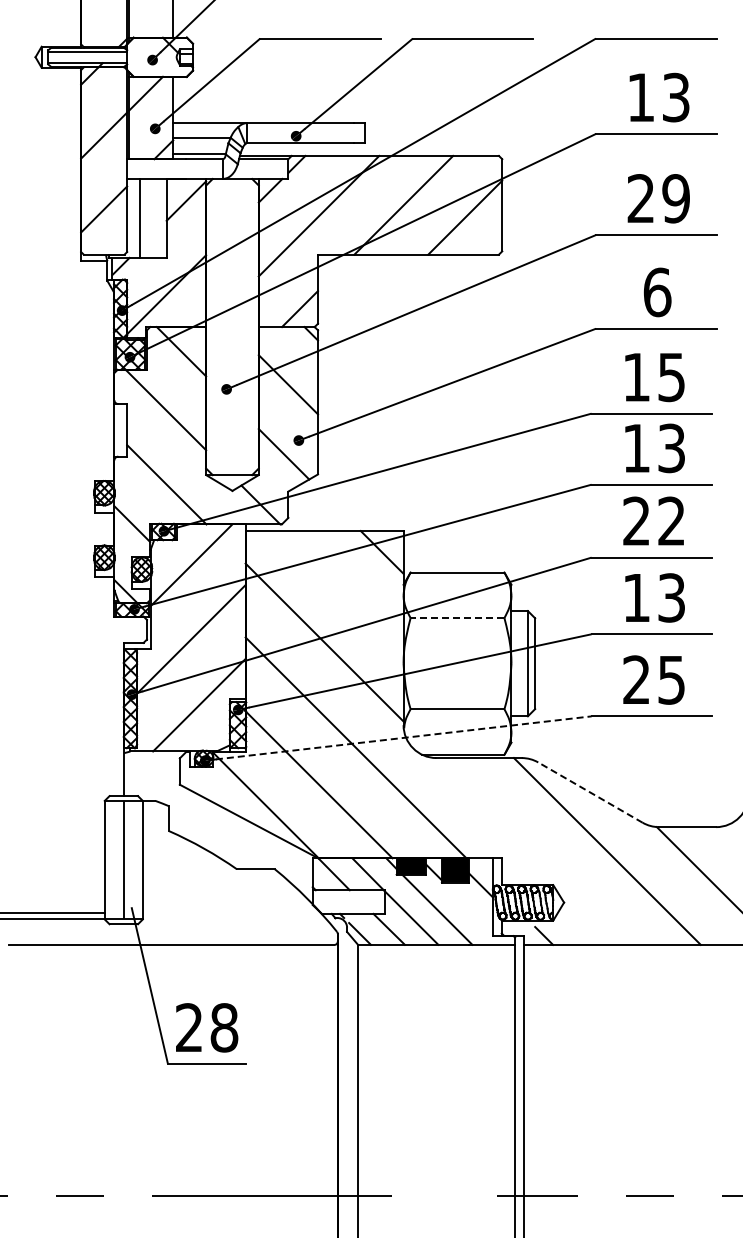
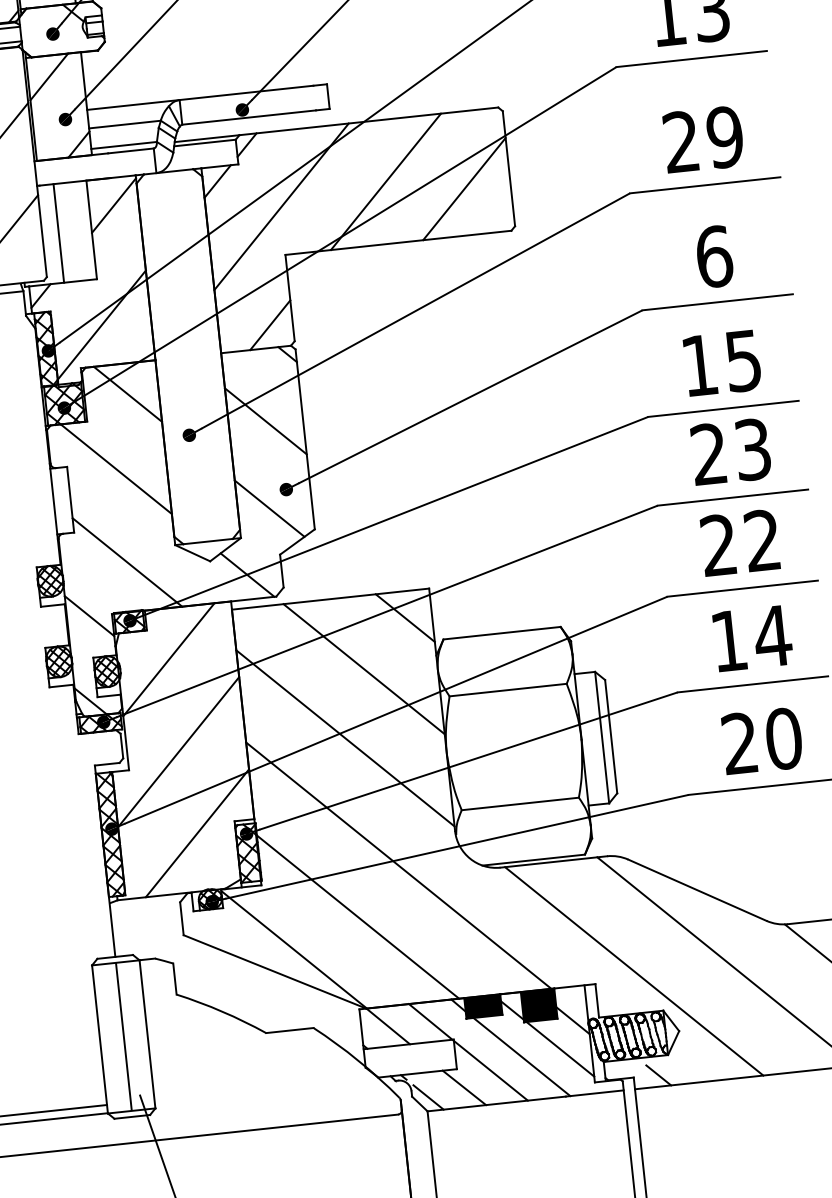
text: (636, 447) -> (708, 453), 13 -> 23
line: (344, 589) -> (363, 669), added
text: (671, 597) -> (772, 635), 13 -> 14
line: (457, 618) -> (508, 690), dashed -> solid
text: (671, 679) -> (783, 738), 25 -> 20
line: (404, 737) -> (457, 846), dashed -> solid
line: (590, 792) -> (697, 890), dashed -> solid
line: (533, 851) -> (634, 971), added
line: (468, 906) -> (560, 1048), added

